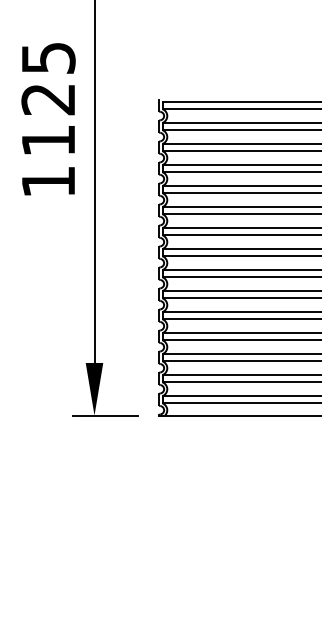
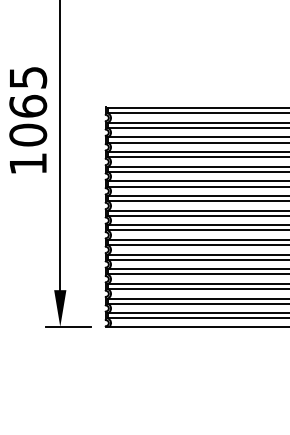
text: (48, 119) -> (28, 120), 1125 -> 1065

